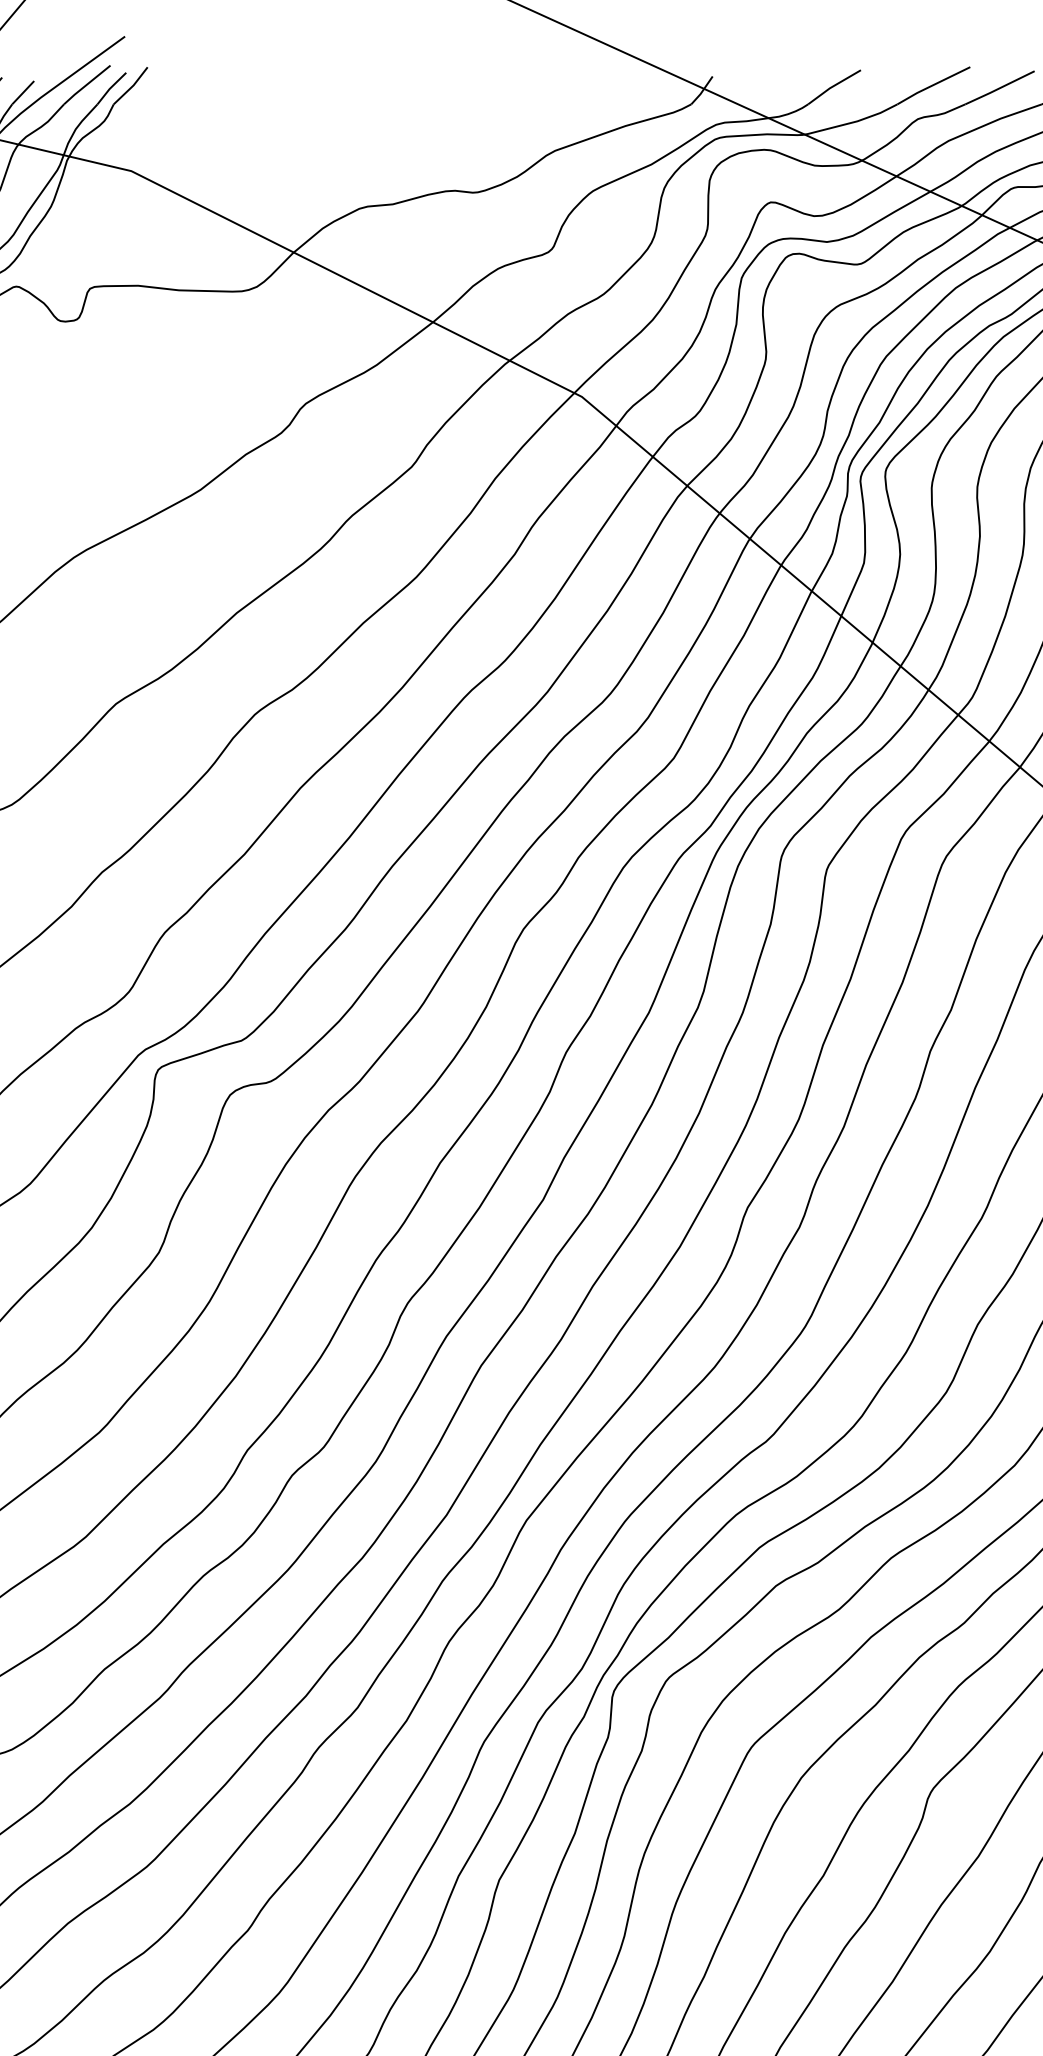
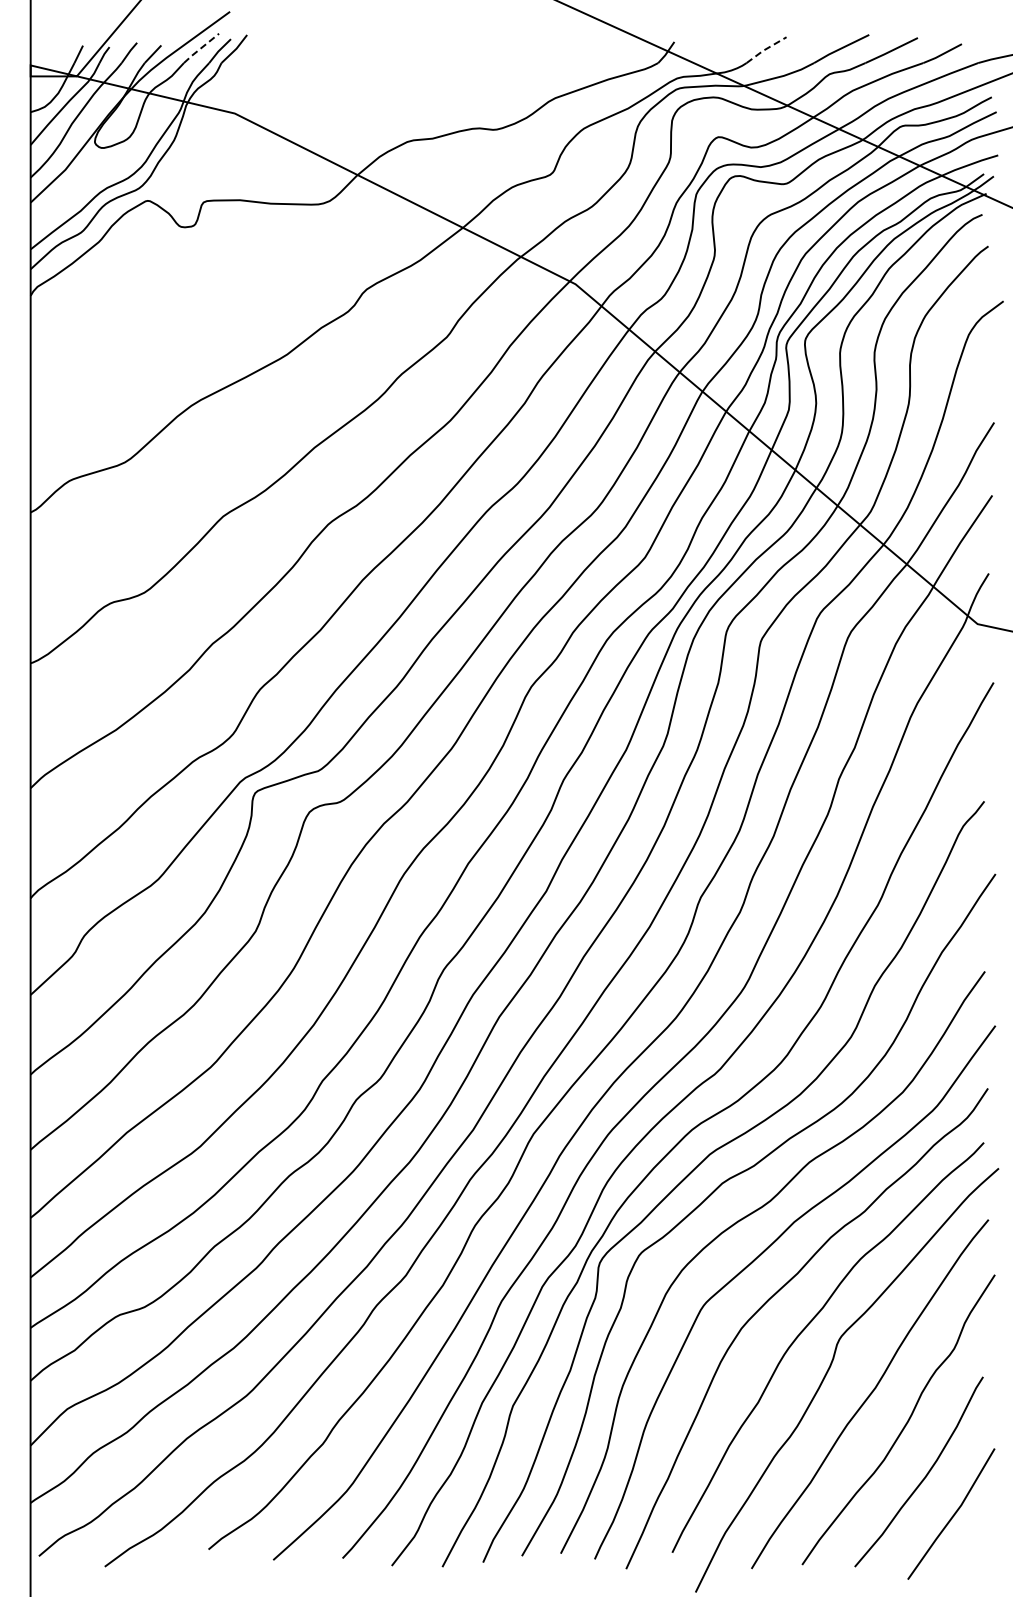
line: (87, 85) -> (201, 48), solid -> dashed
line: (833, 86) -> (765, 49), solid -> dashed

